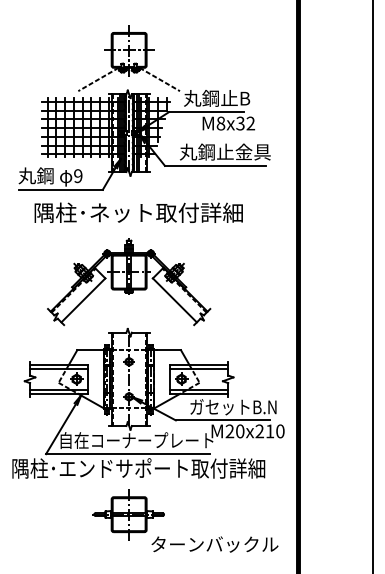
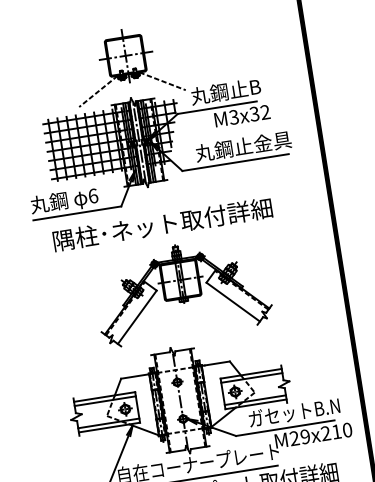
text: (220, 123) -> (233, 117), M8x32 -> M3x32
text: (78, 176) -> (93, 196), 9 -> 6
part: (129, 282) -> (182, 290), moved
text: (240, 431) -> (305, 436), M20x210 -> M29x210

